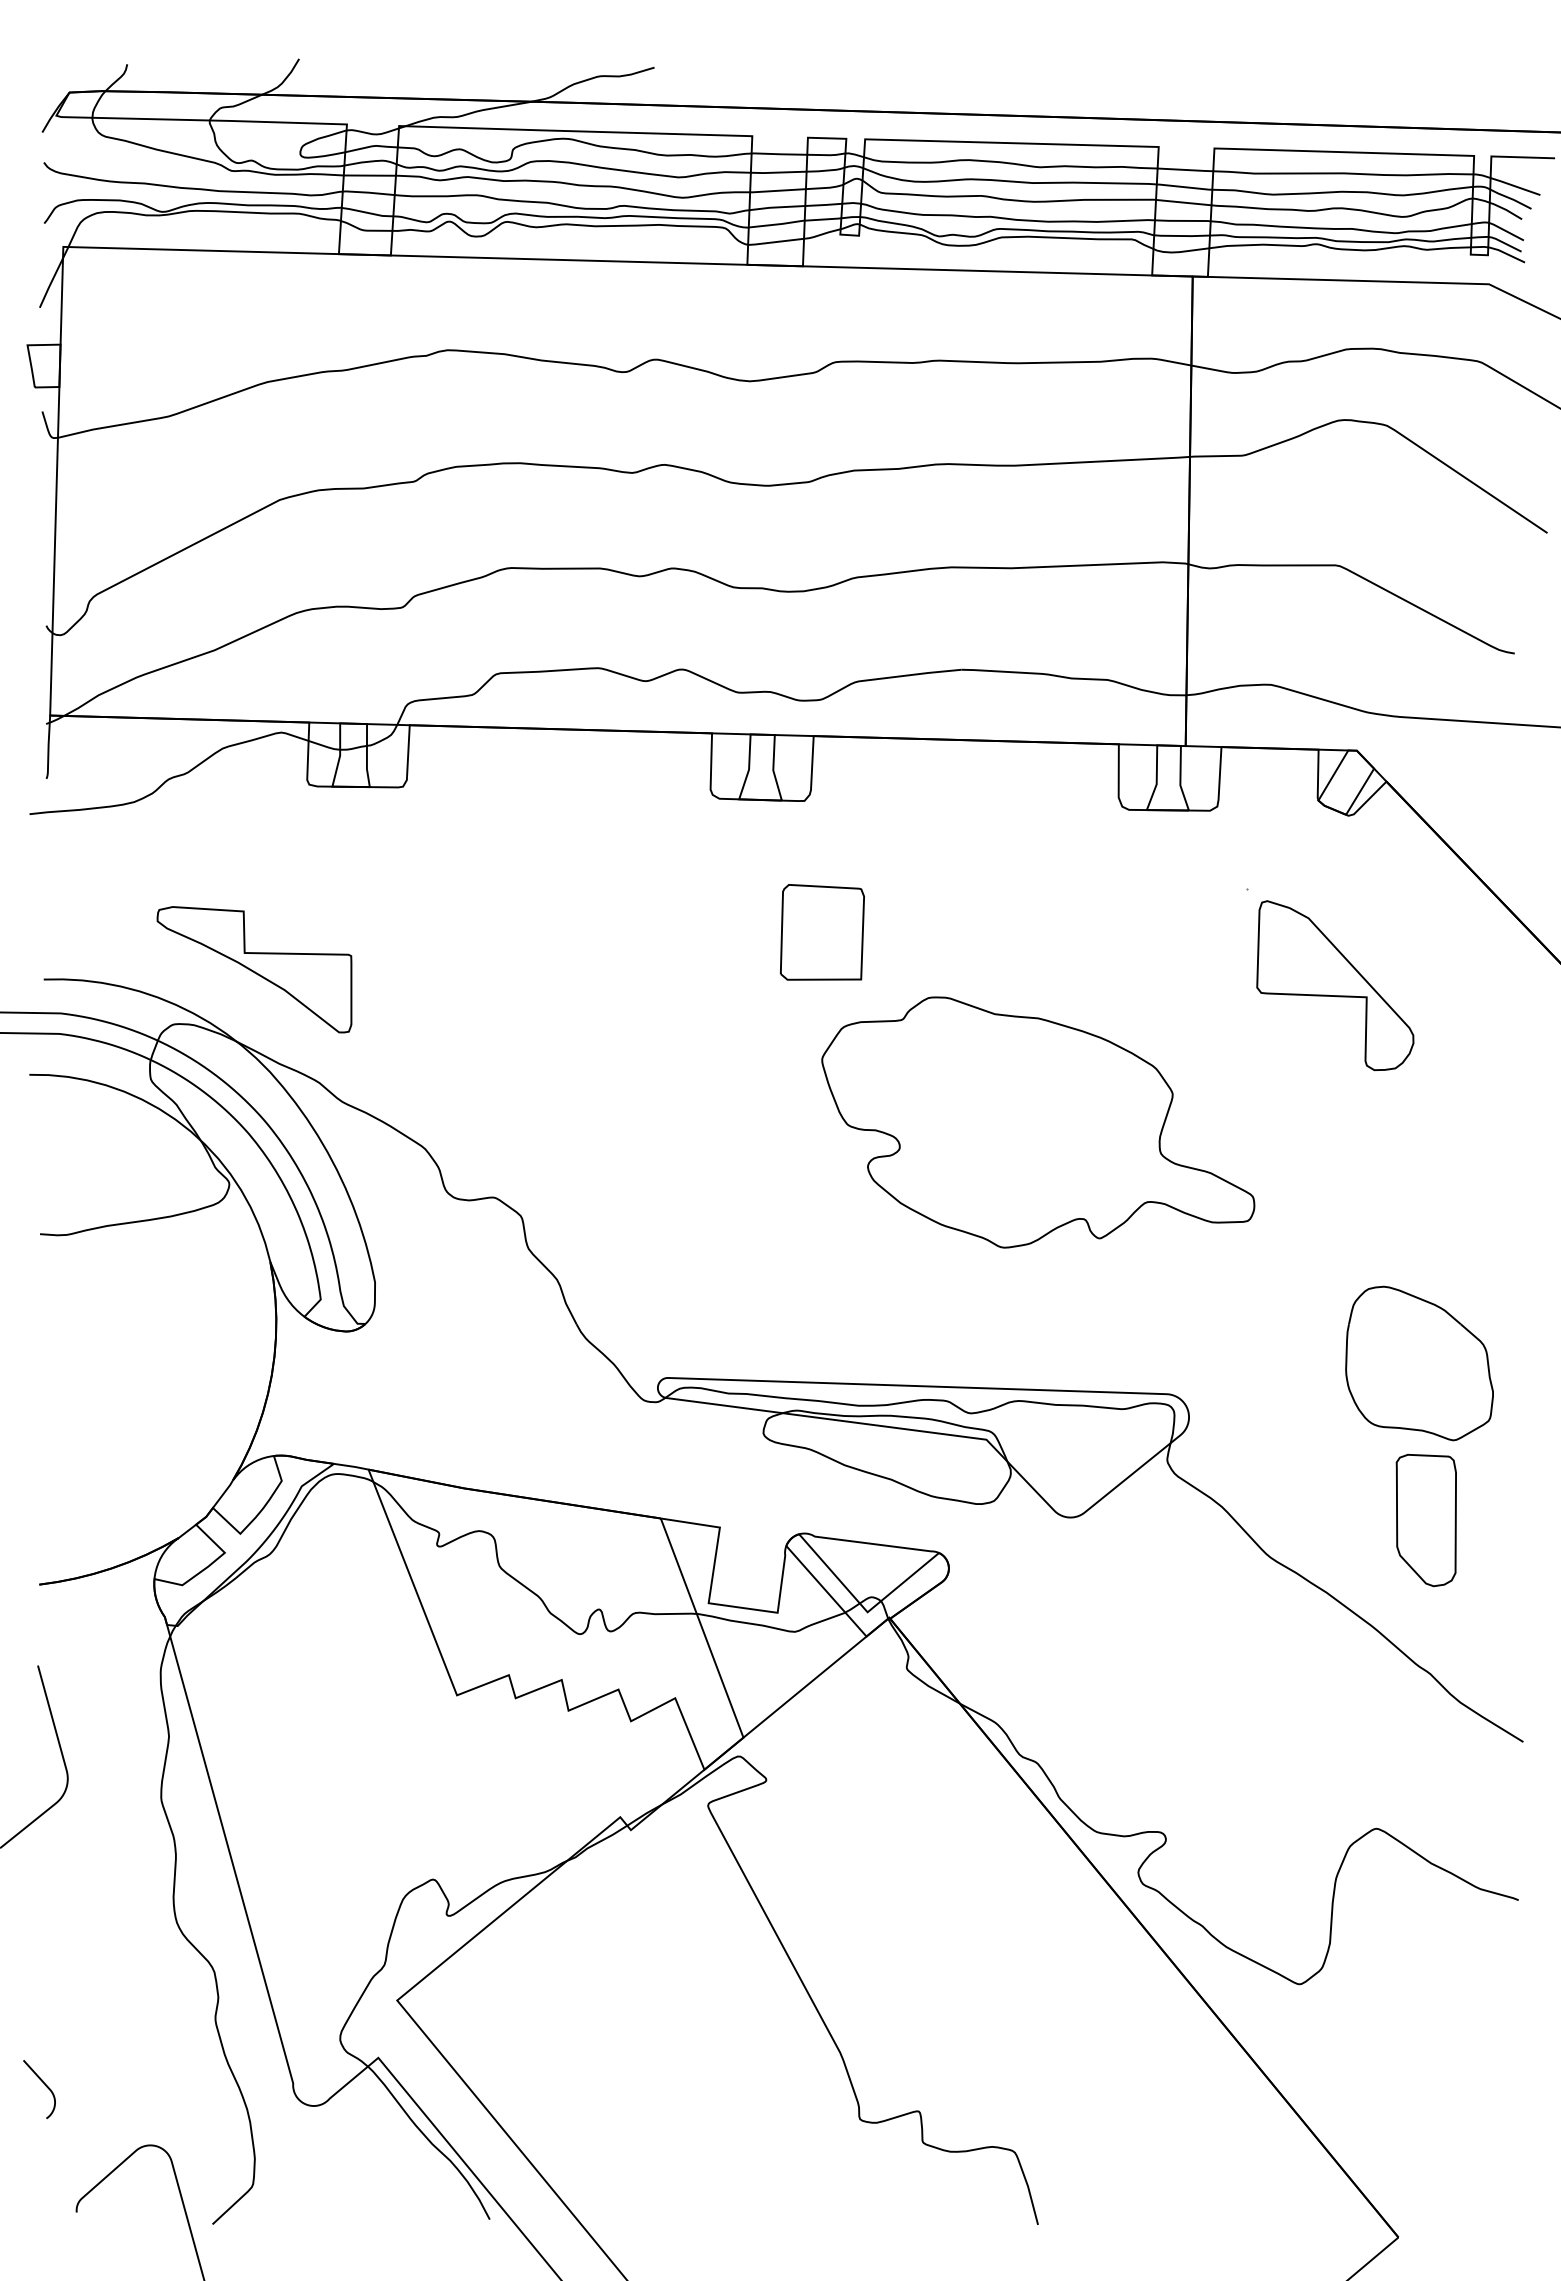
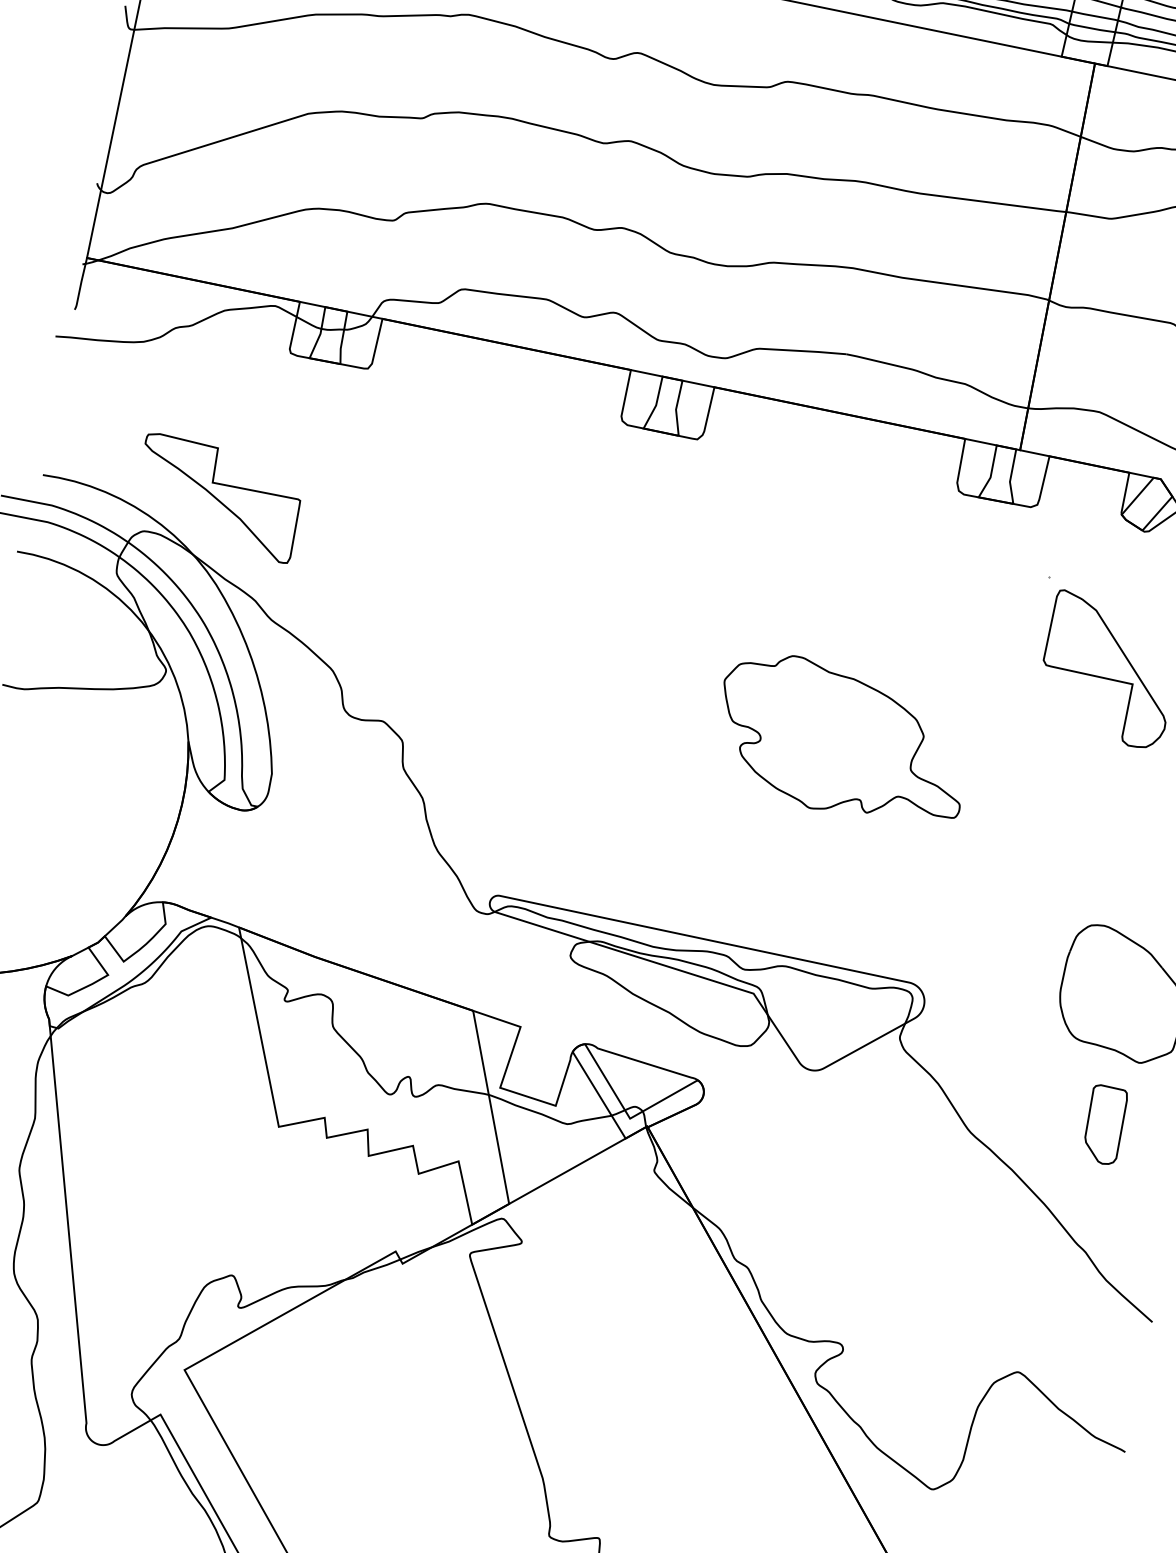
part: (821, 932) -> (692, 550), removed
part: (1038, 1122) -> (843, 739), size x0.7
part: (1425, 1520) -> (1104, 1124), size x0.7

